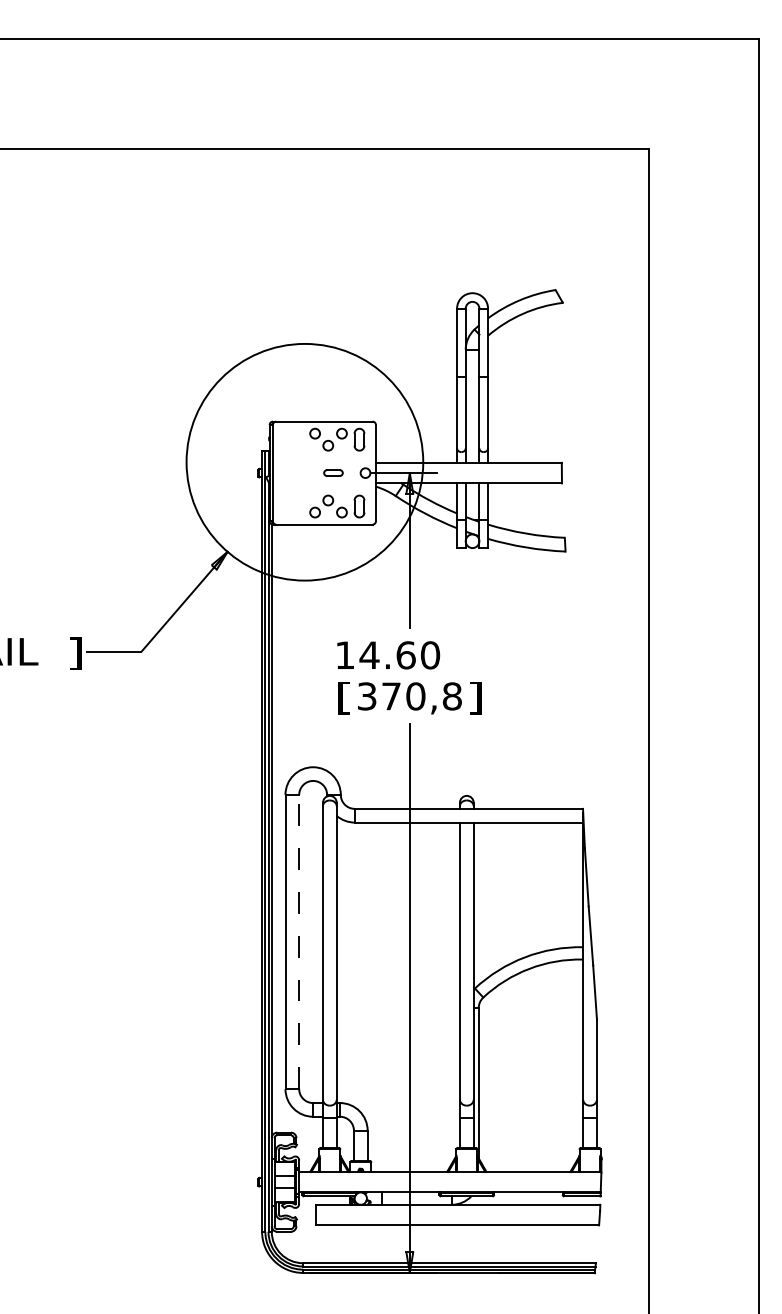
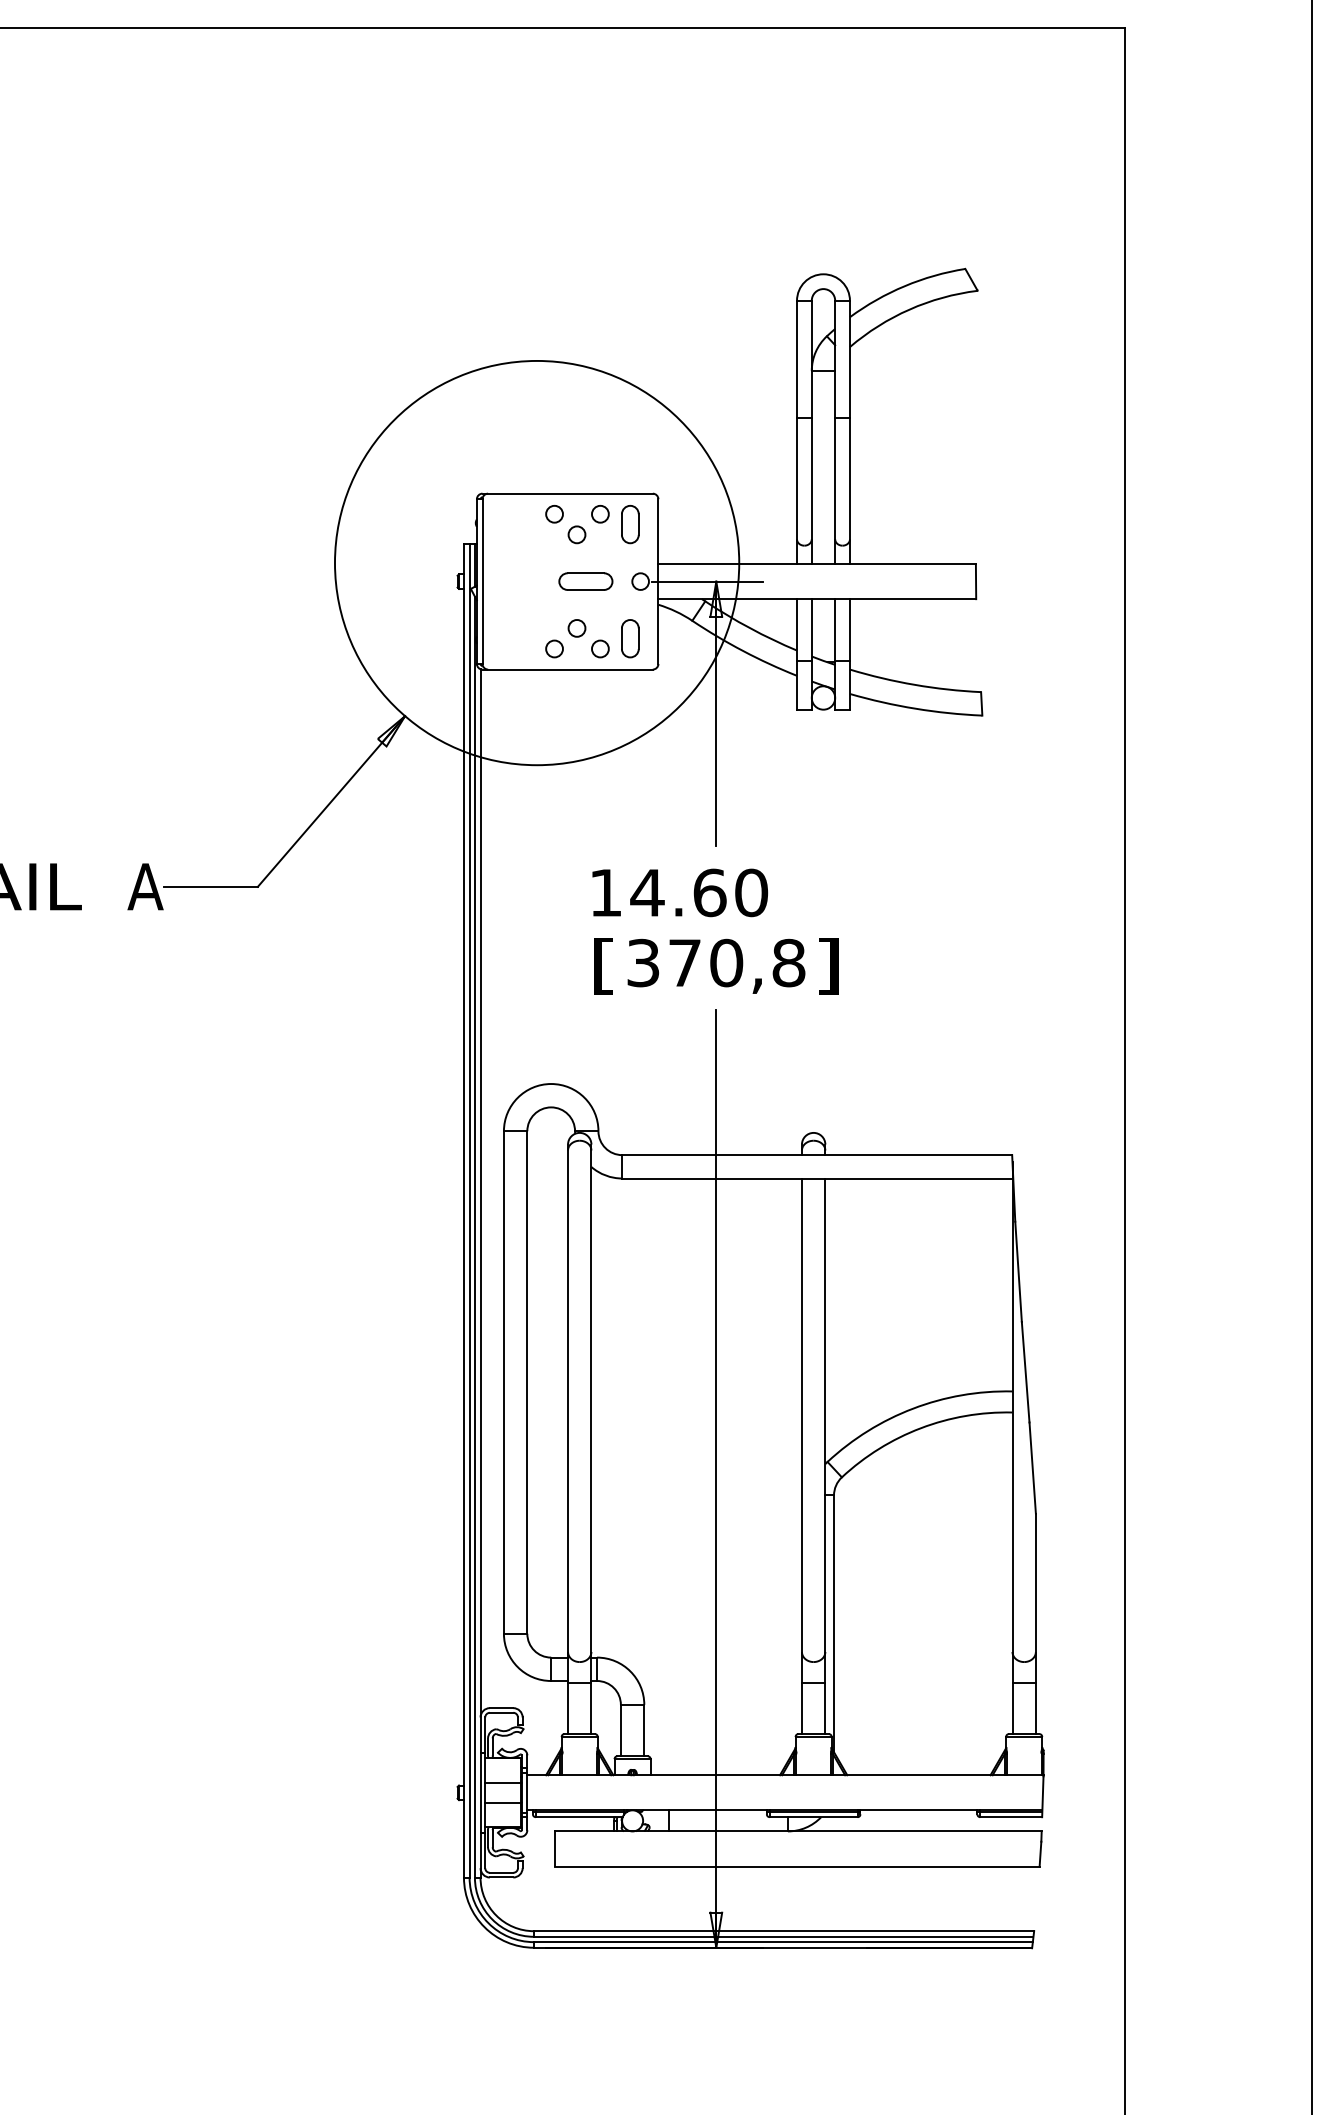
part: (333, 472) -> (585, 580), size x1.67
text: (75, 653) -> (145, 889), ] -> A
line: (299, 941) -> (527, 1381), dashed -> solid

